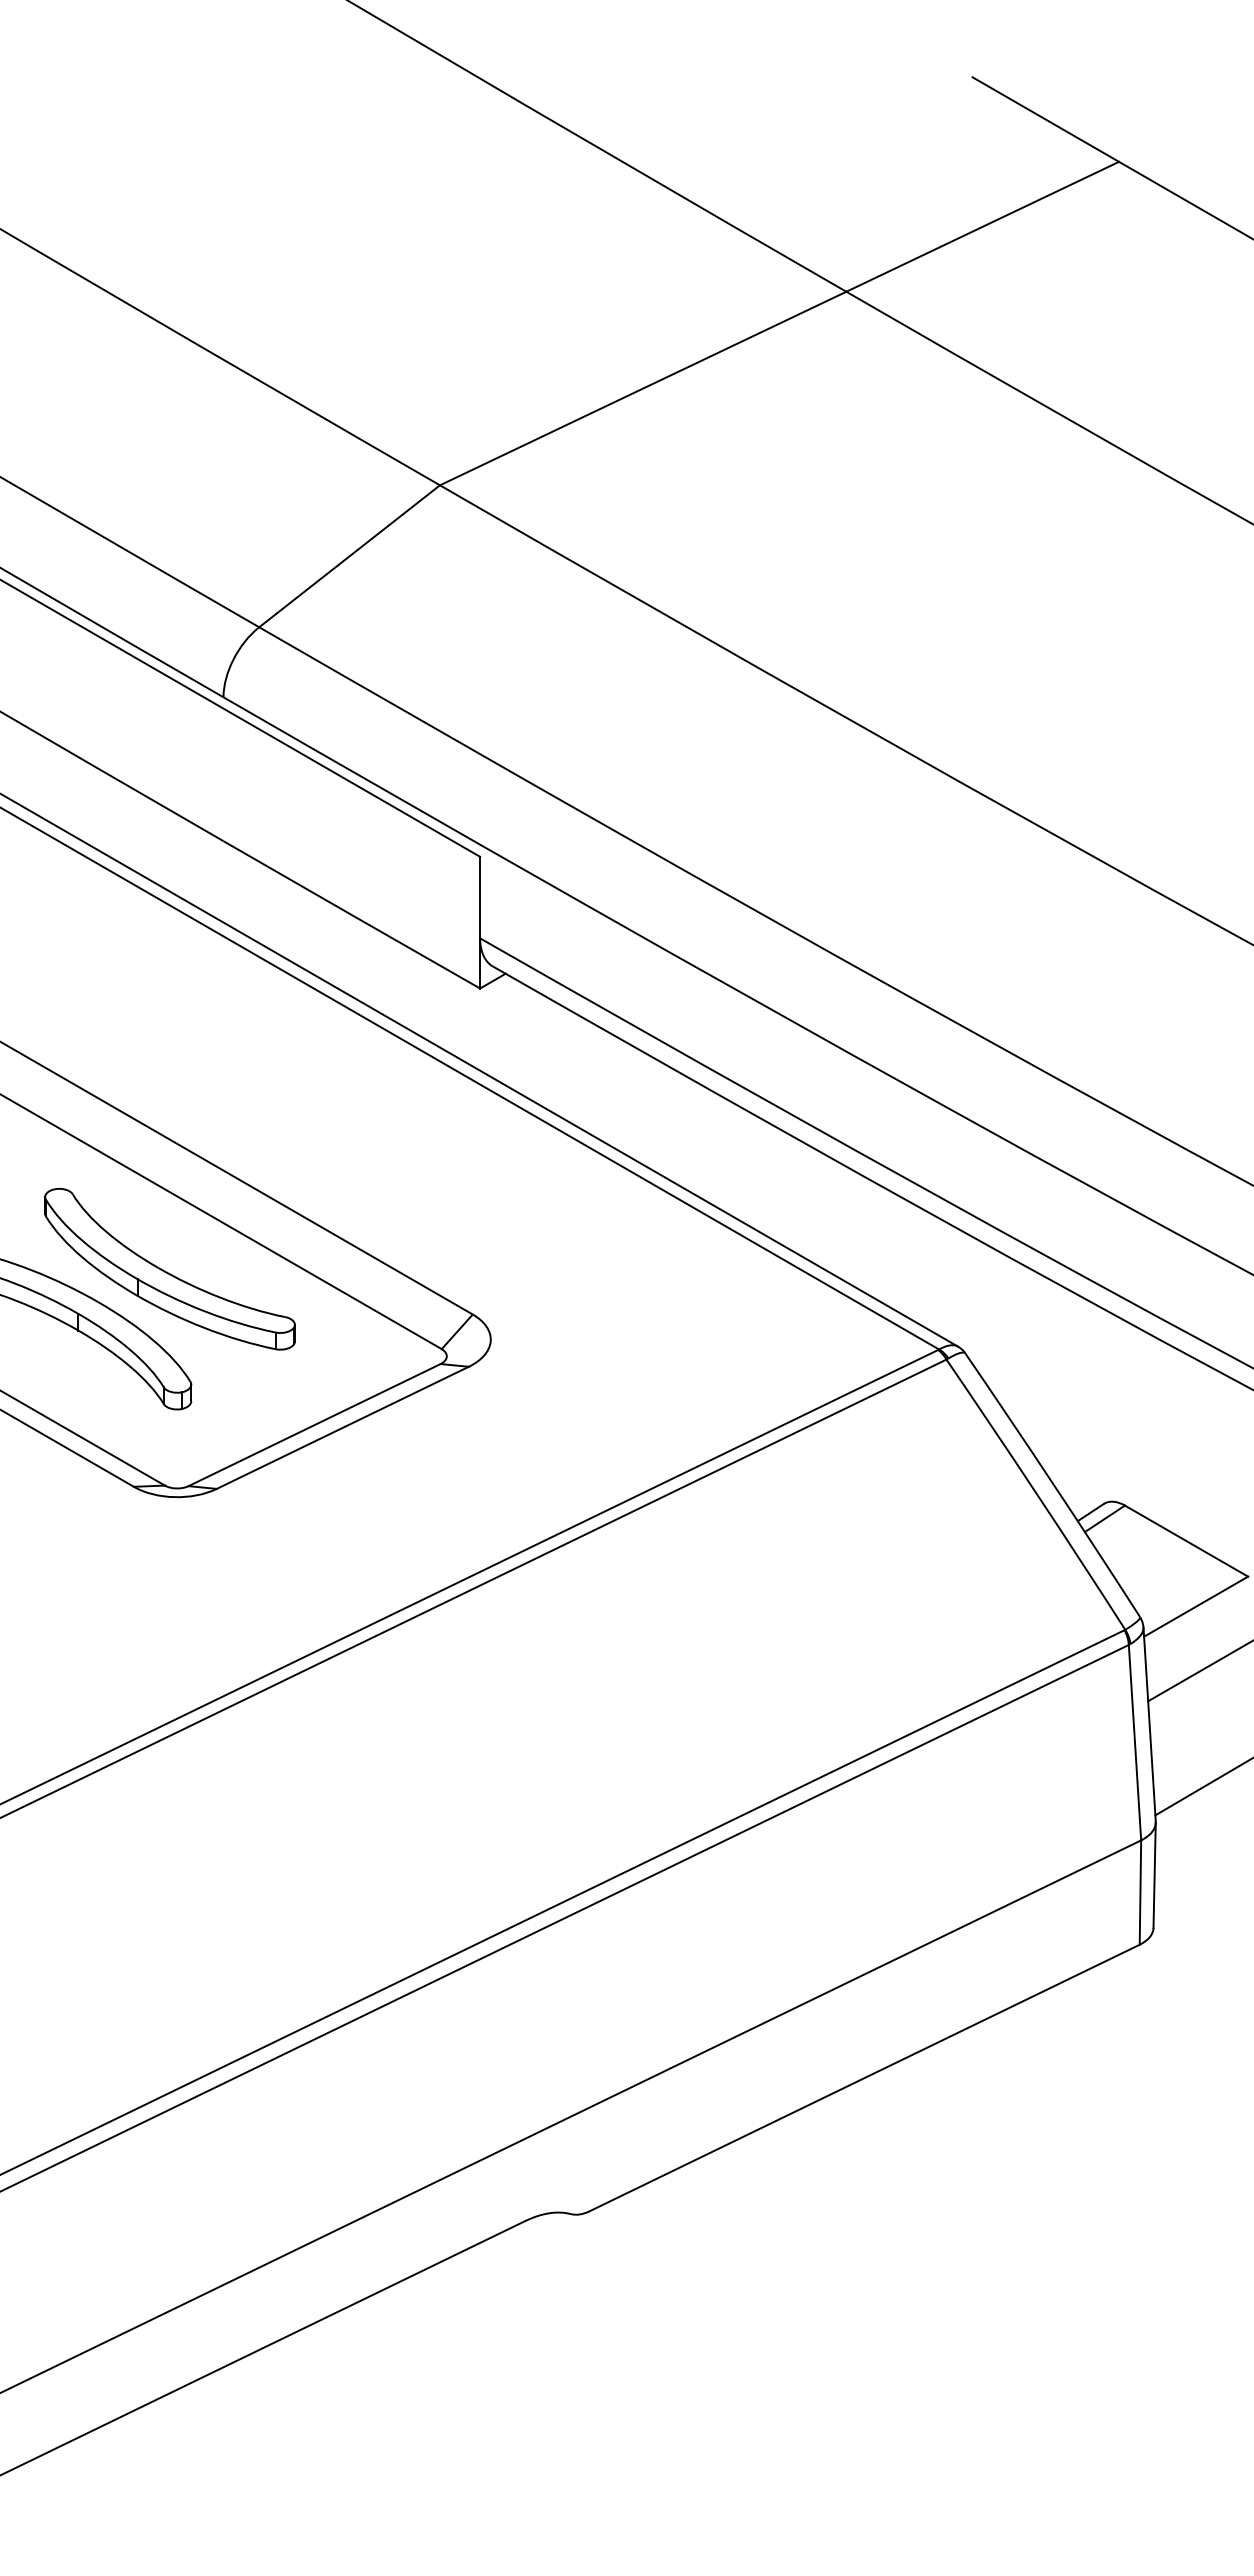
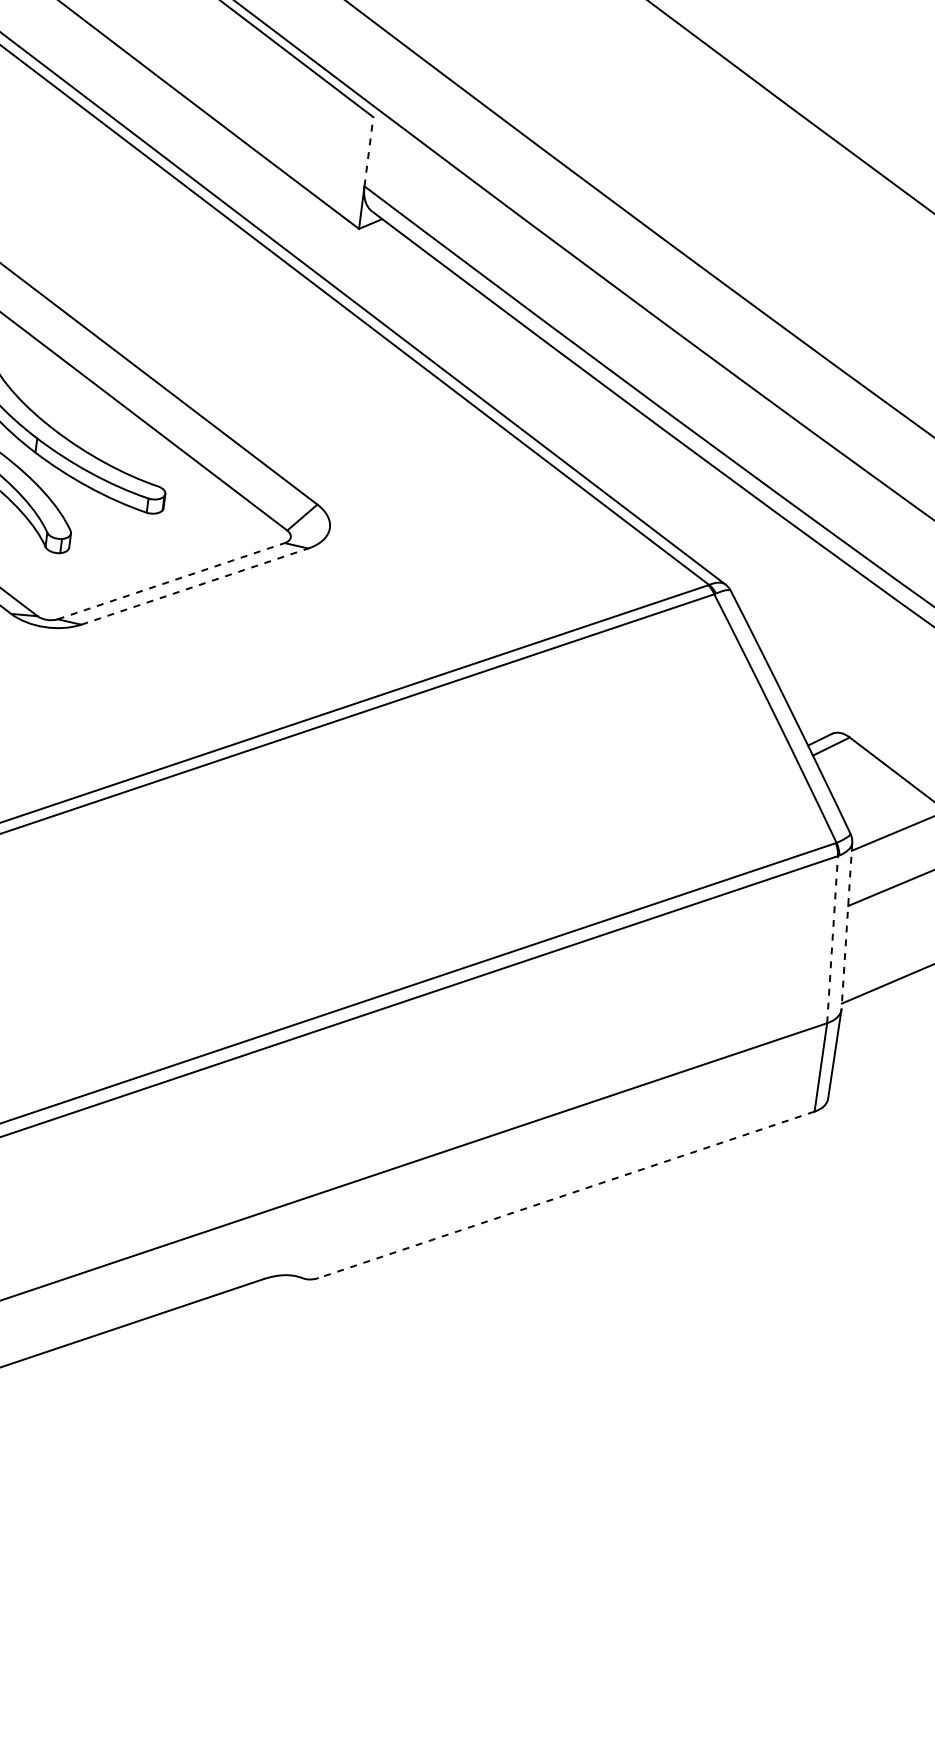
line: (480, 897) -> (369, 151), solid -> dashed
line: (315, 1424) -> (172, 580), solid -> dashed
line: (343, 1427) -> (195, 586), solid -> dashed
line: (1149, 1724) -> (846, 925), solid -> dashed
line: (1135, 1742) -> (832, 939), solid -> dashed
line: (864, 2078) -> (566, 1195), solid -> dashed

